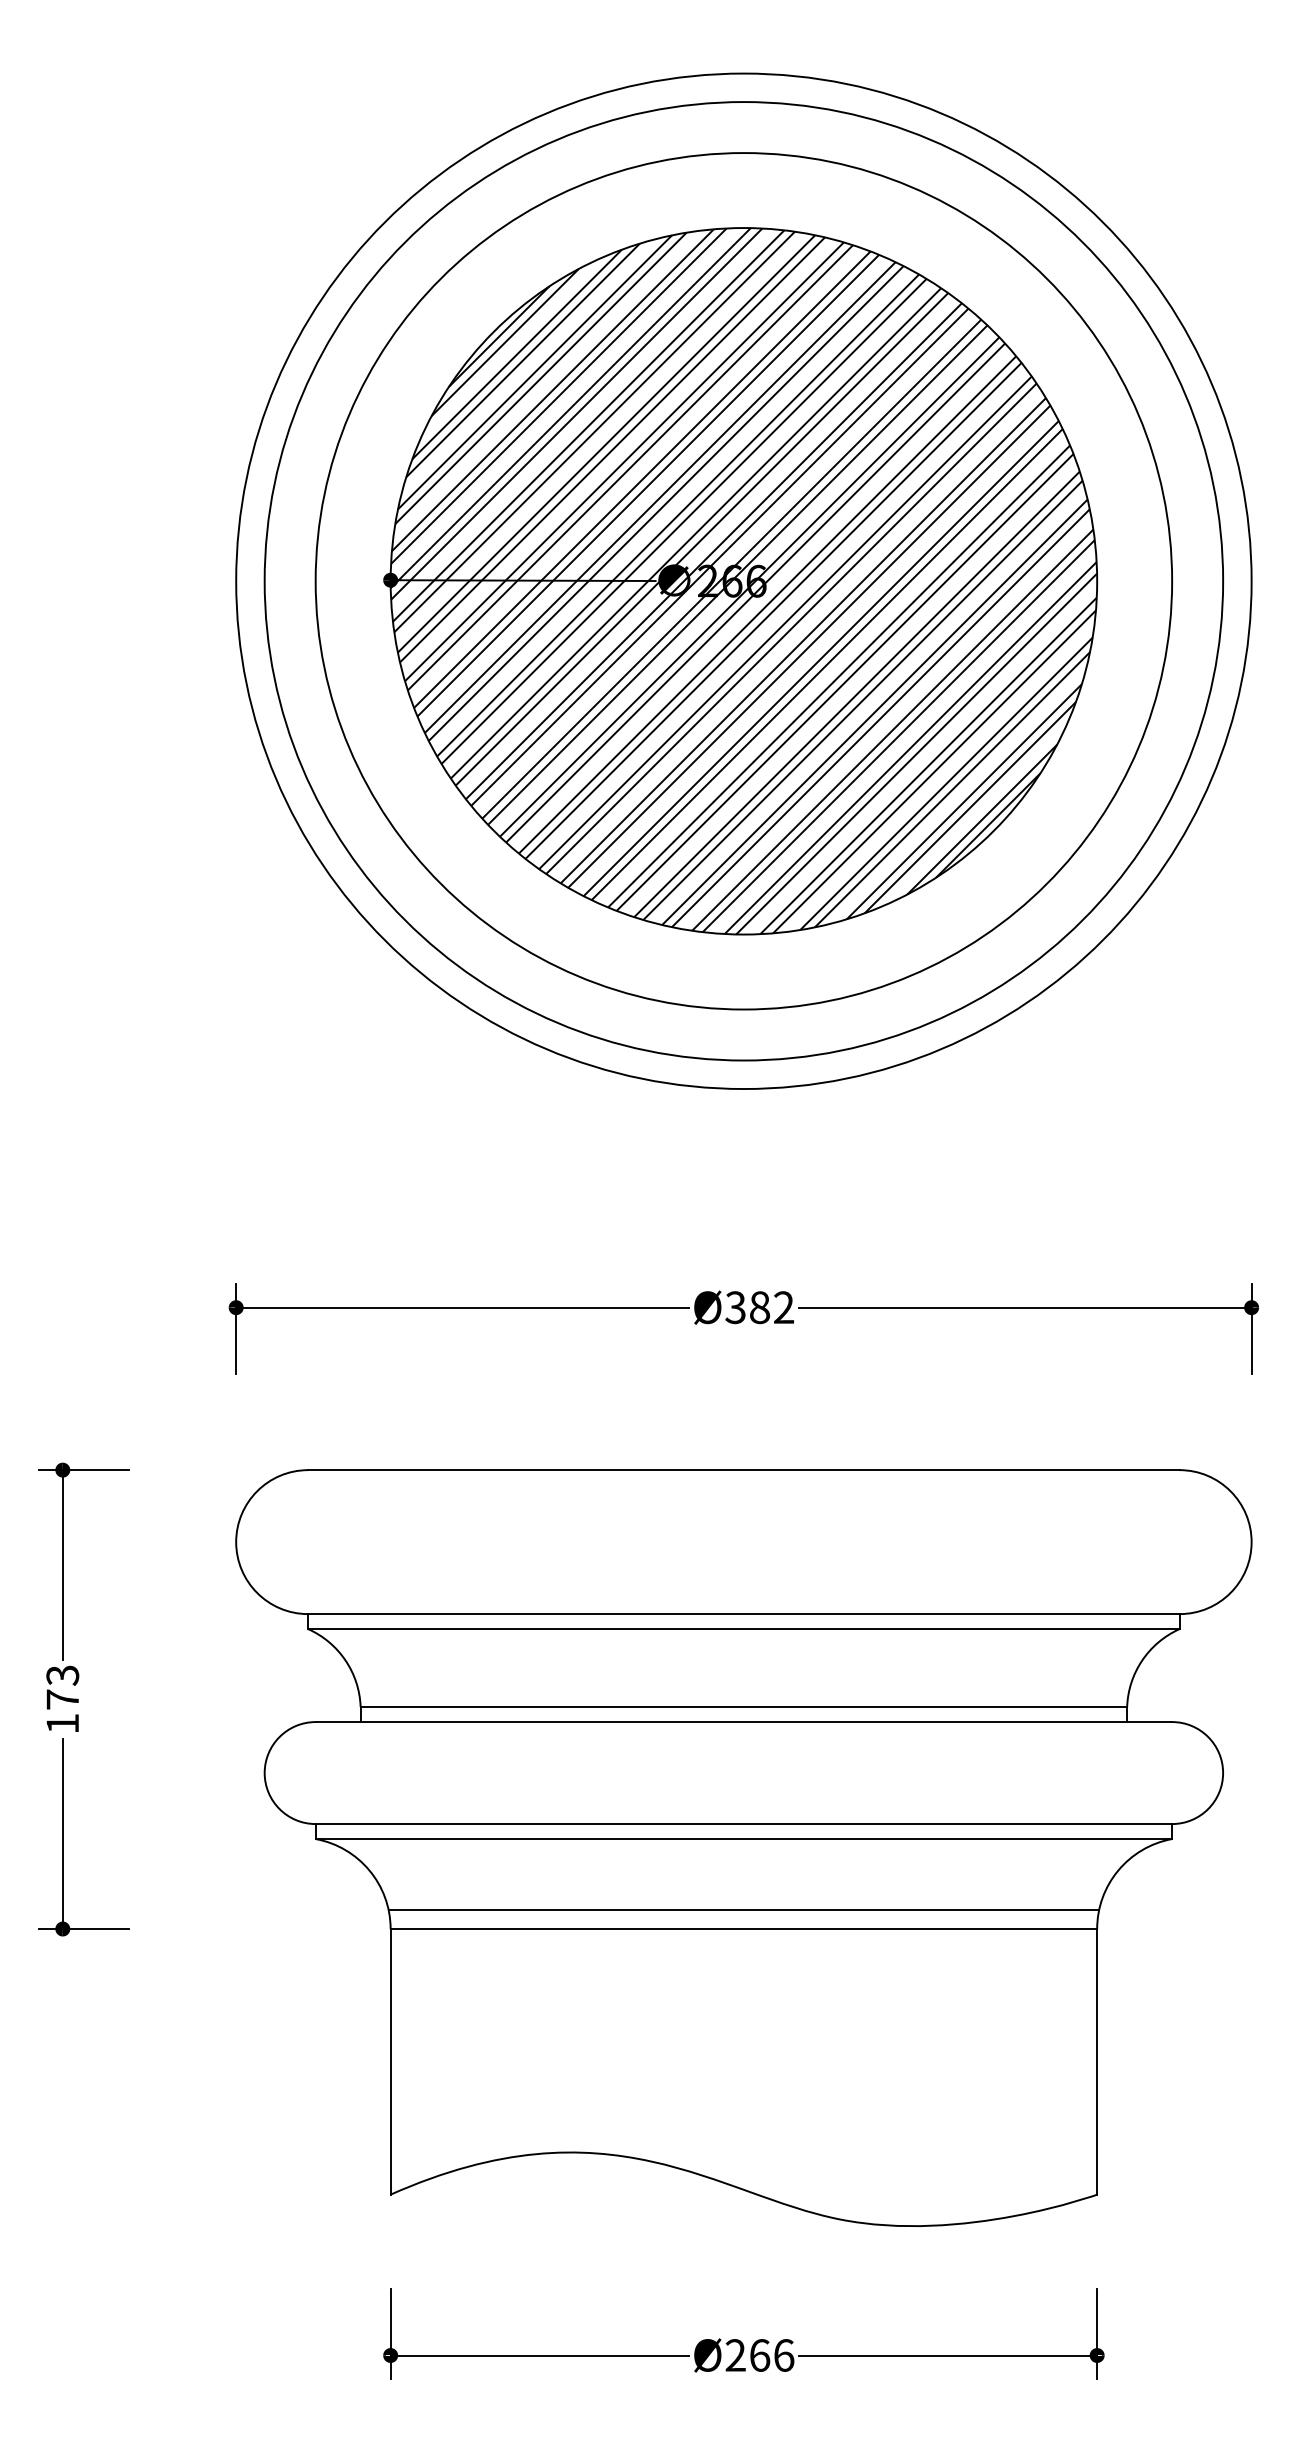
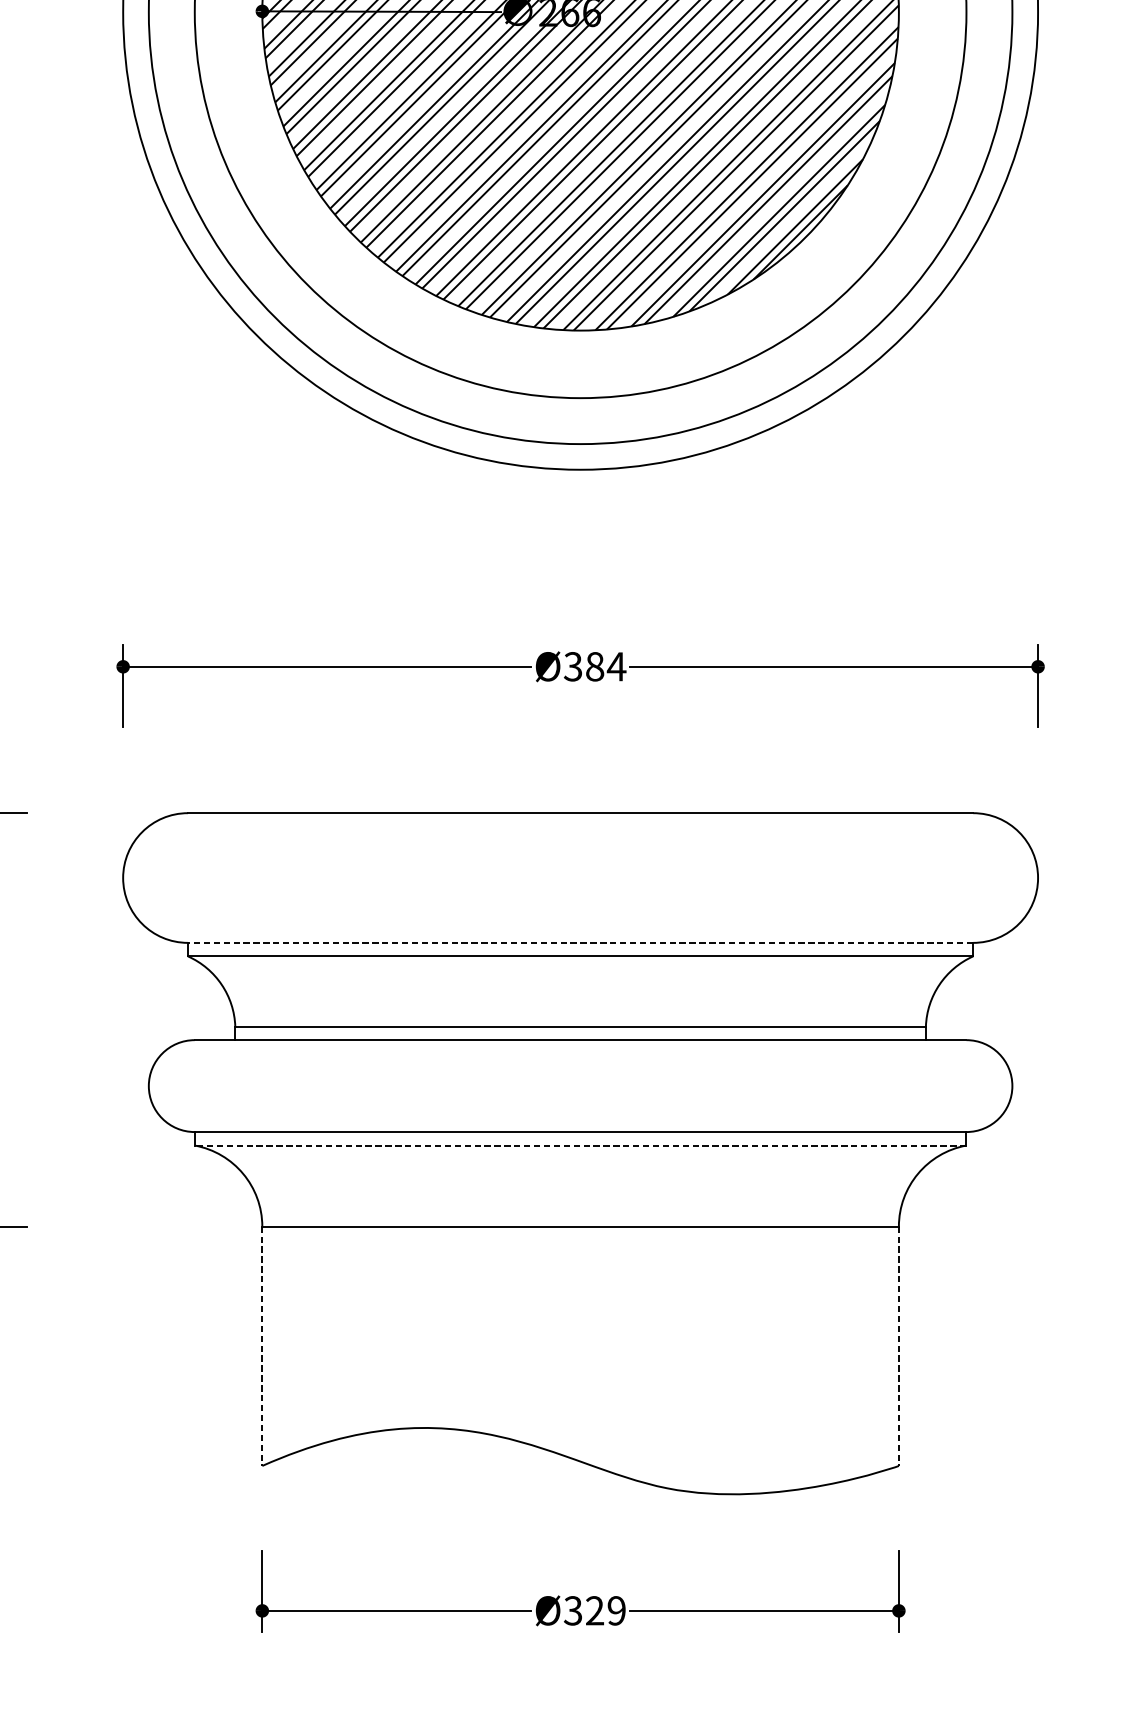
text: (783, 1307) -> (616, 666), Ø382 -> Ø384
line: (743, 1614) -> (580, 943), solid -> dashed
line: (743, 1839) -> (580, 1145), solid -> dashed
line: (743, 1910) -> (580, 1209), removed
line: (390, 2061) -> (262, 1345), solid -> dashed
line: (1097, 2061) -> (899, 1345), solid -> dashed
text: (759, 2355) -> (594, 1610), Ø266 -> Ø329

